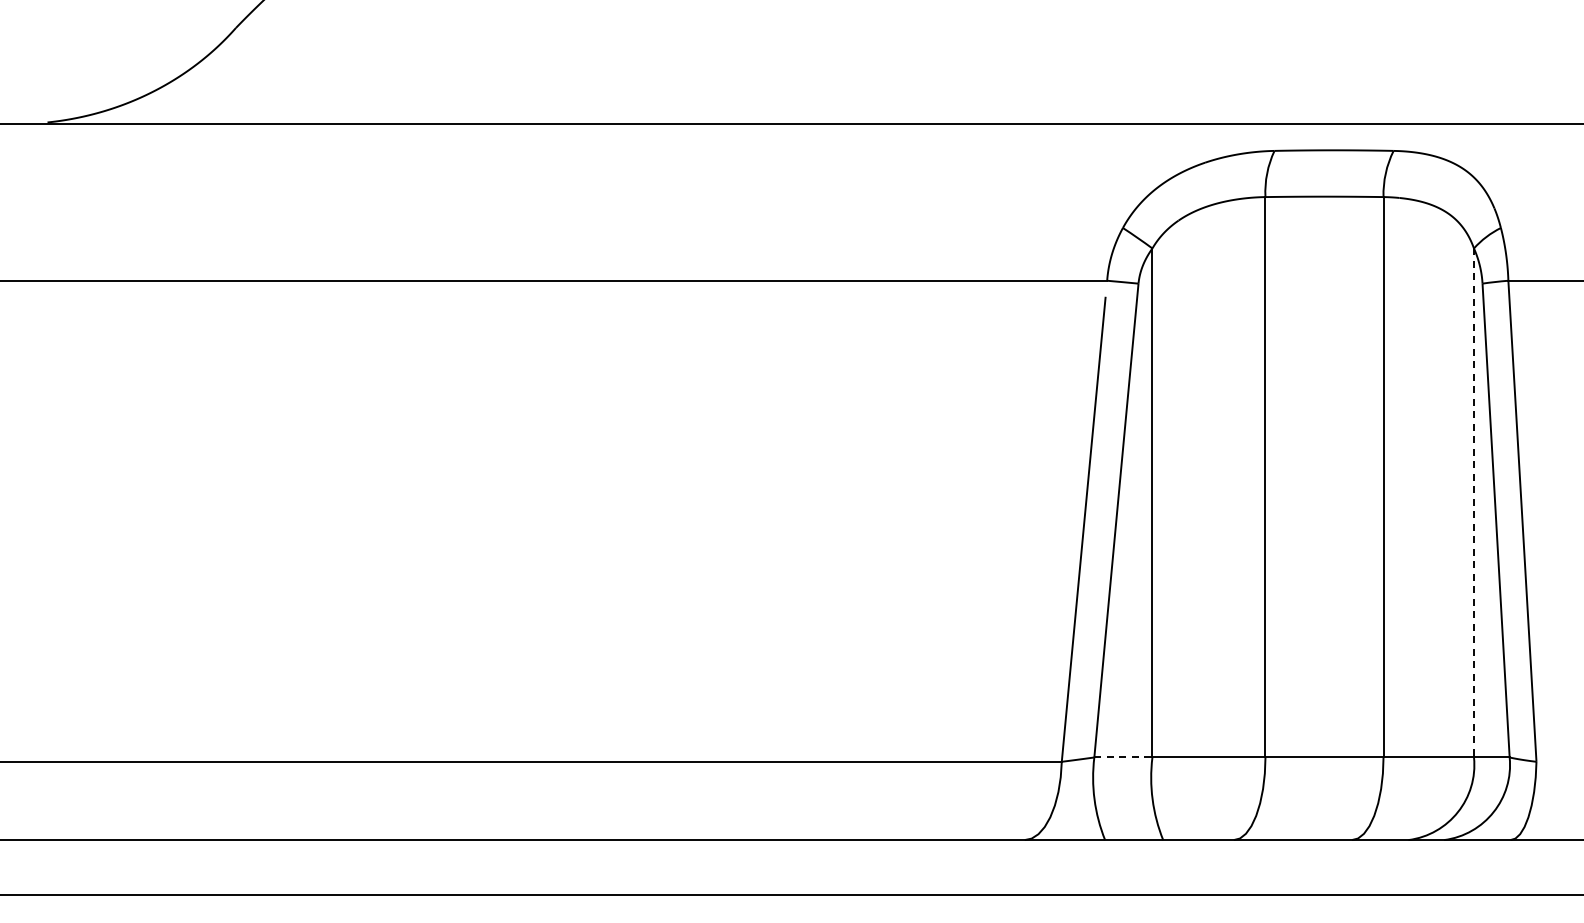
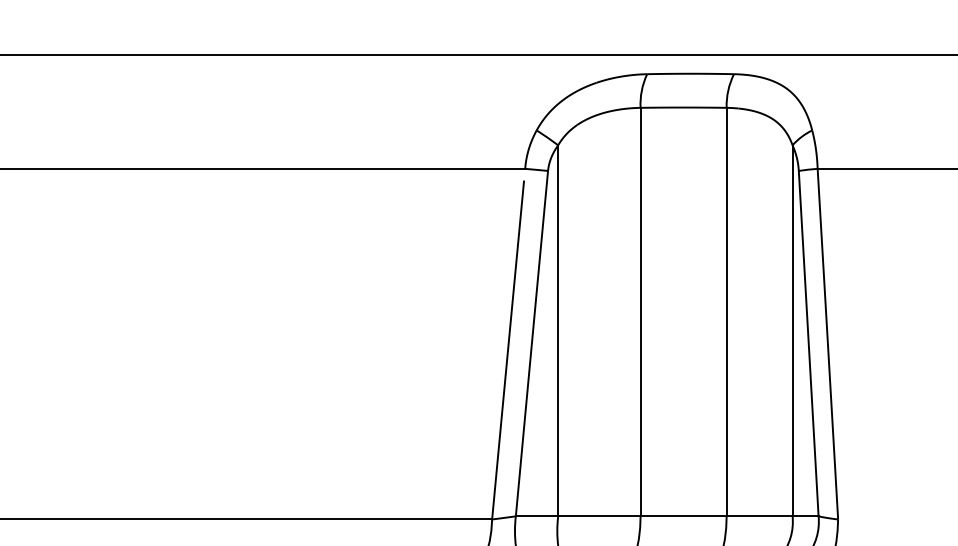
line: (1473, 502) -> (792, 330), dashed -> solid
line: (1123, 757) -> (537, 516), dashed -> solid

